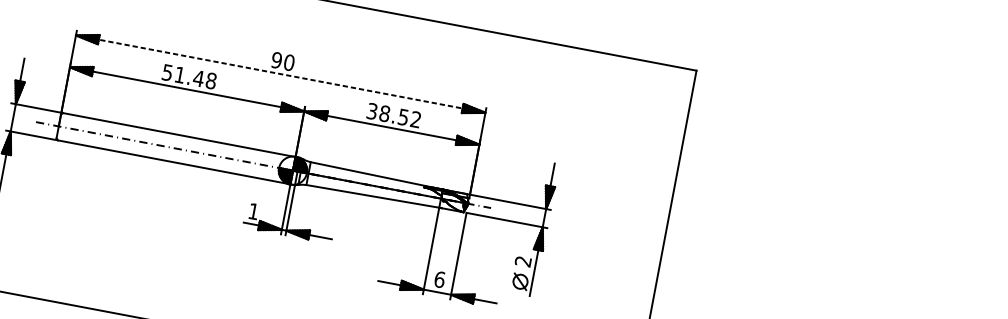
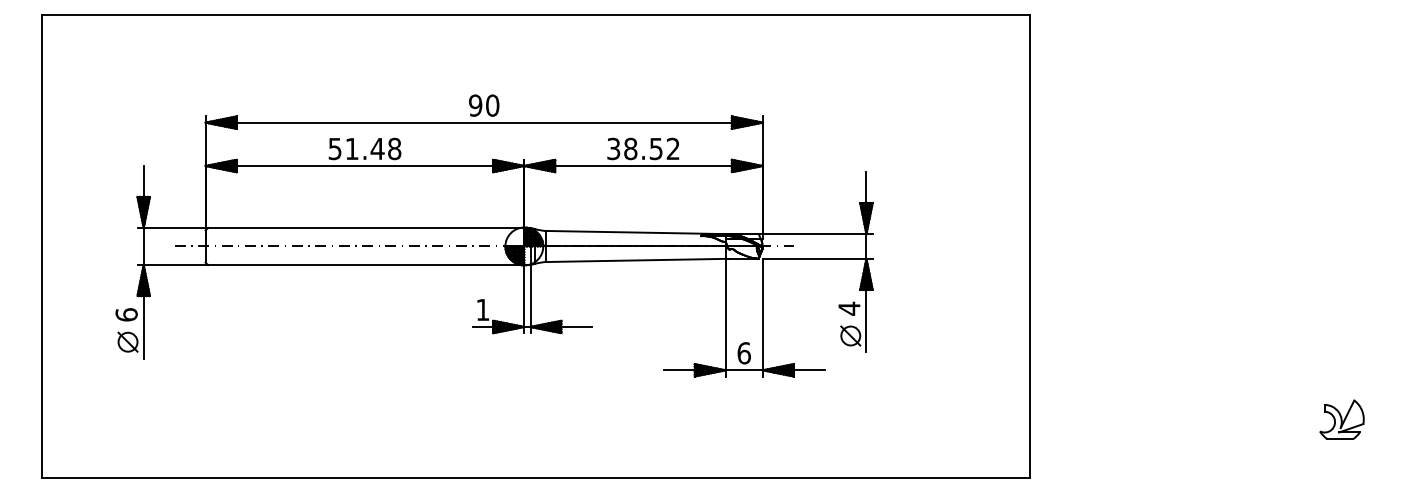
line: (280, 74) -> (484, 122), dashed -> solid
text: (523, 261) -> (849, 308), 2 -> 4

